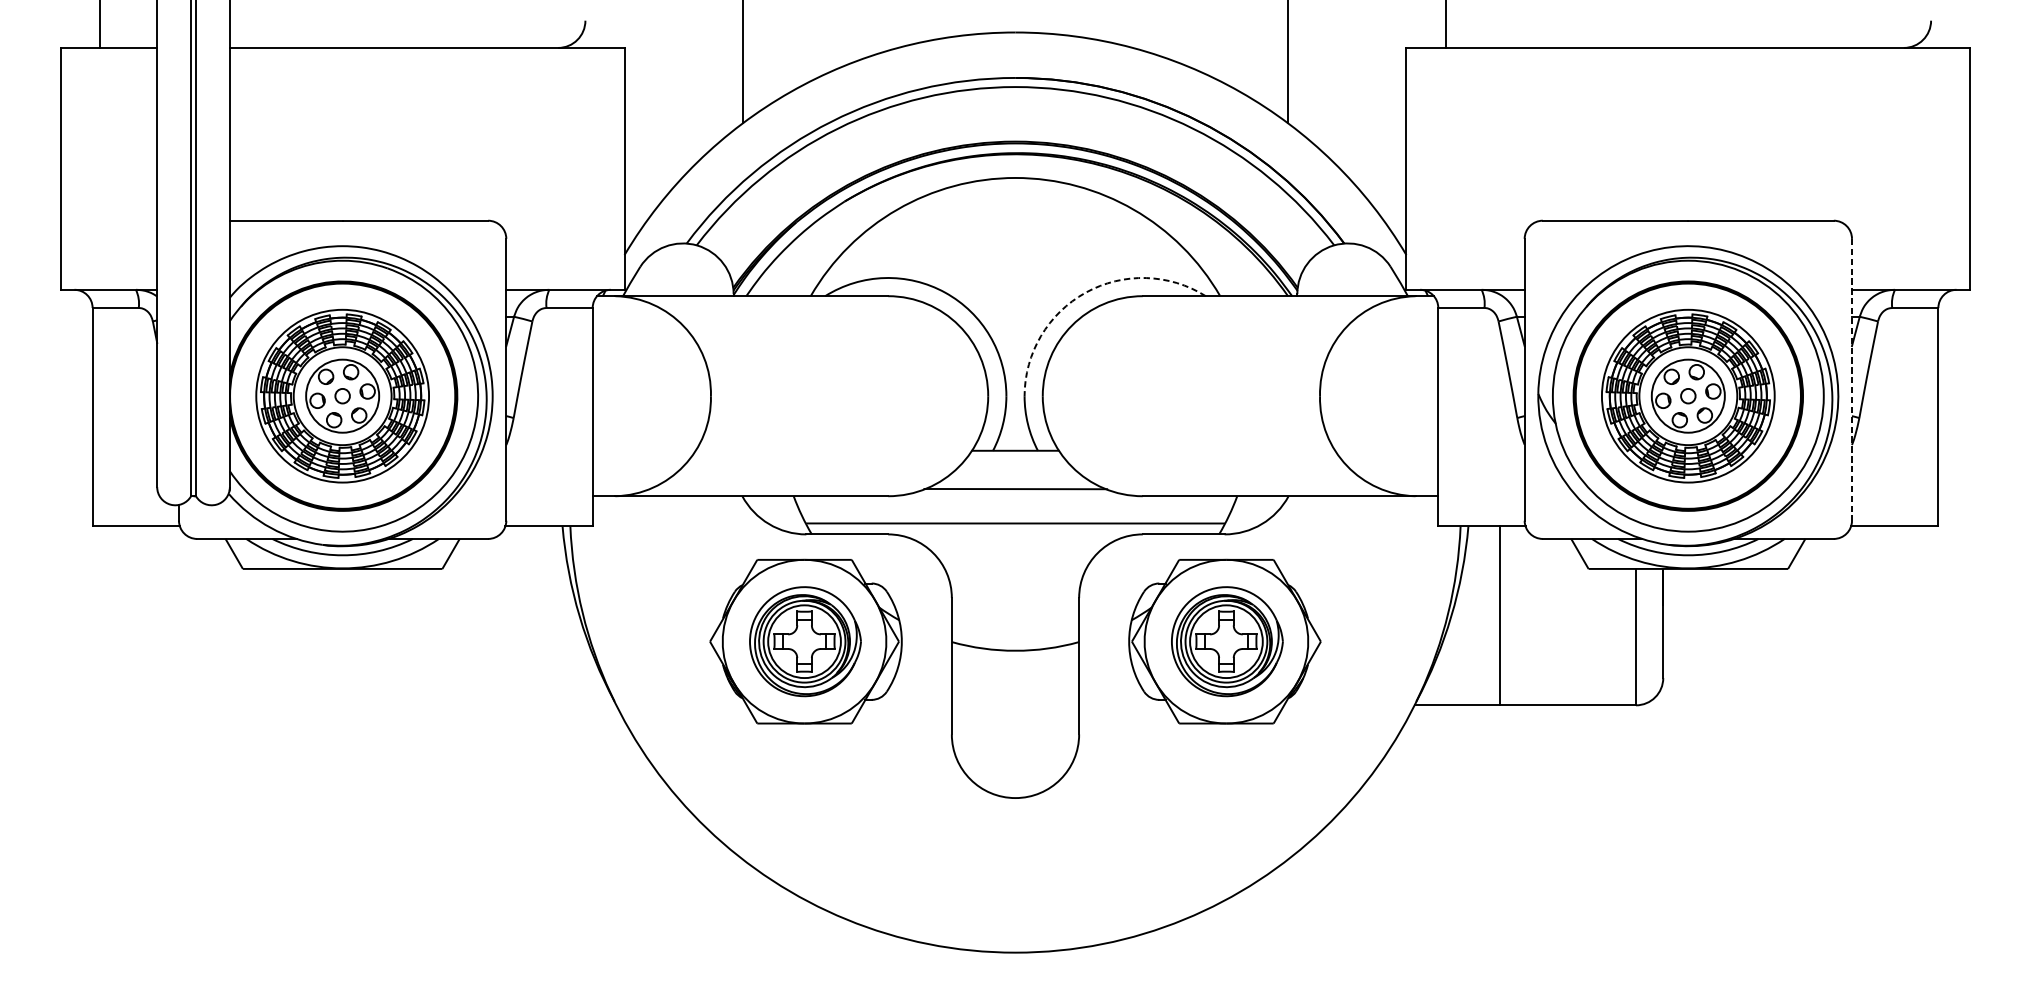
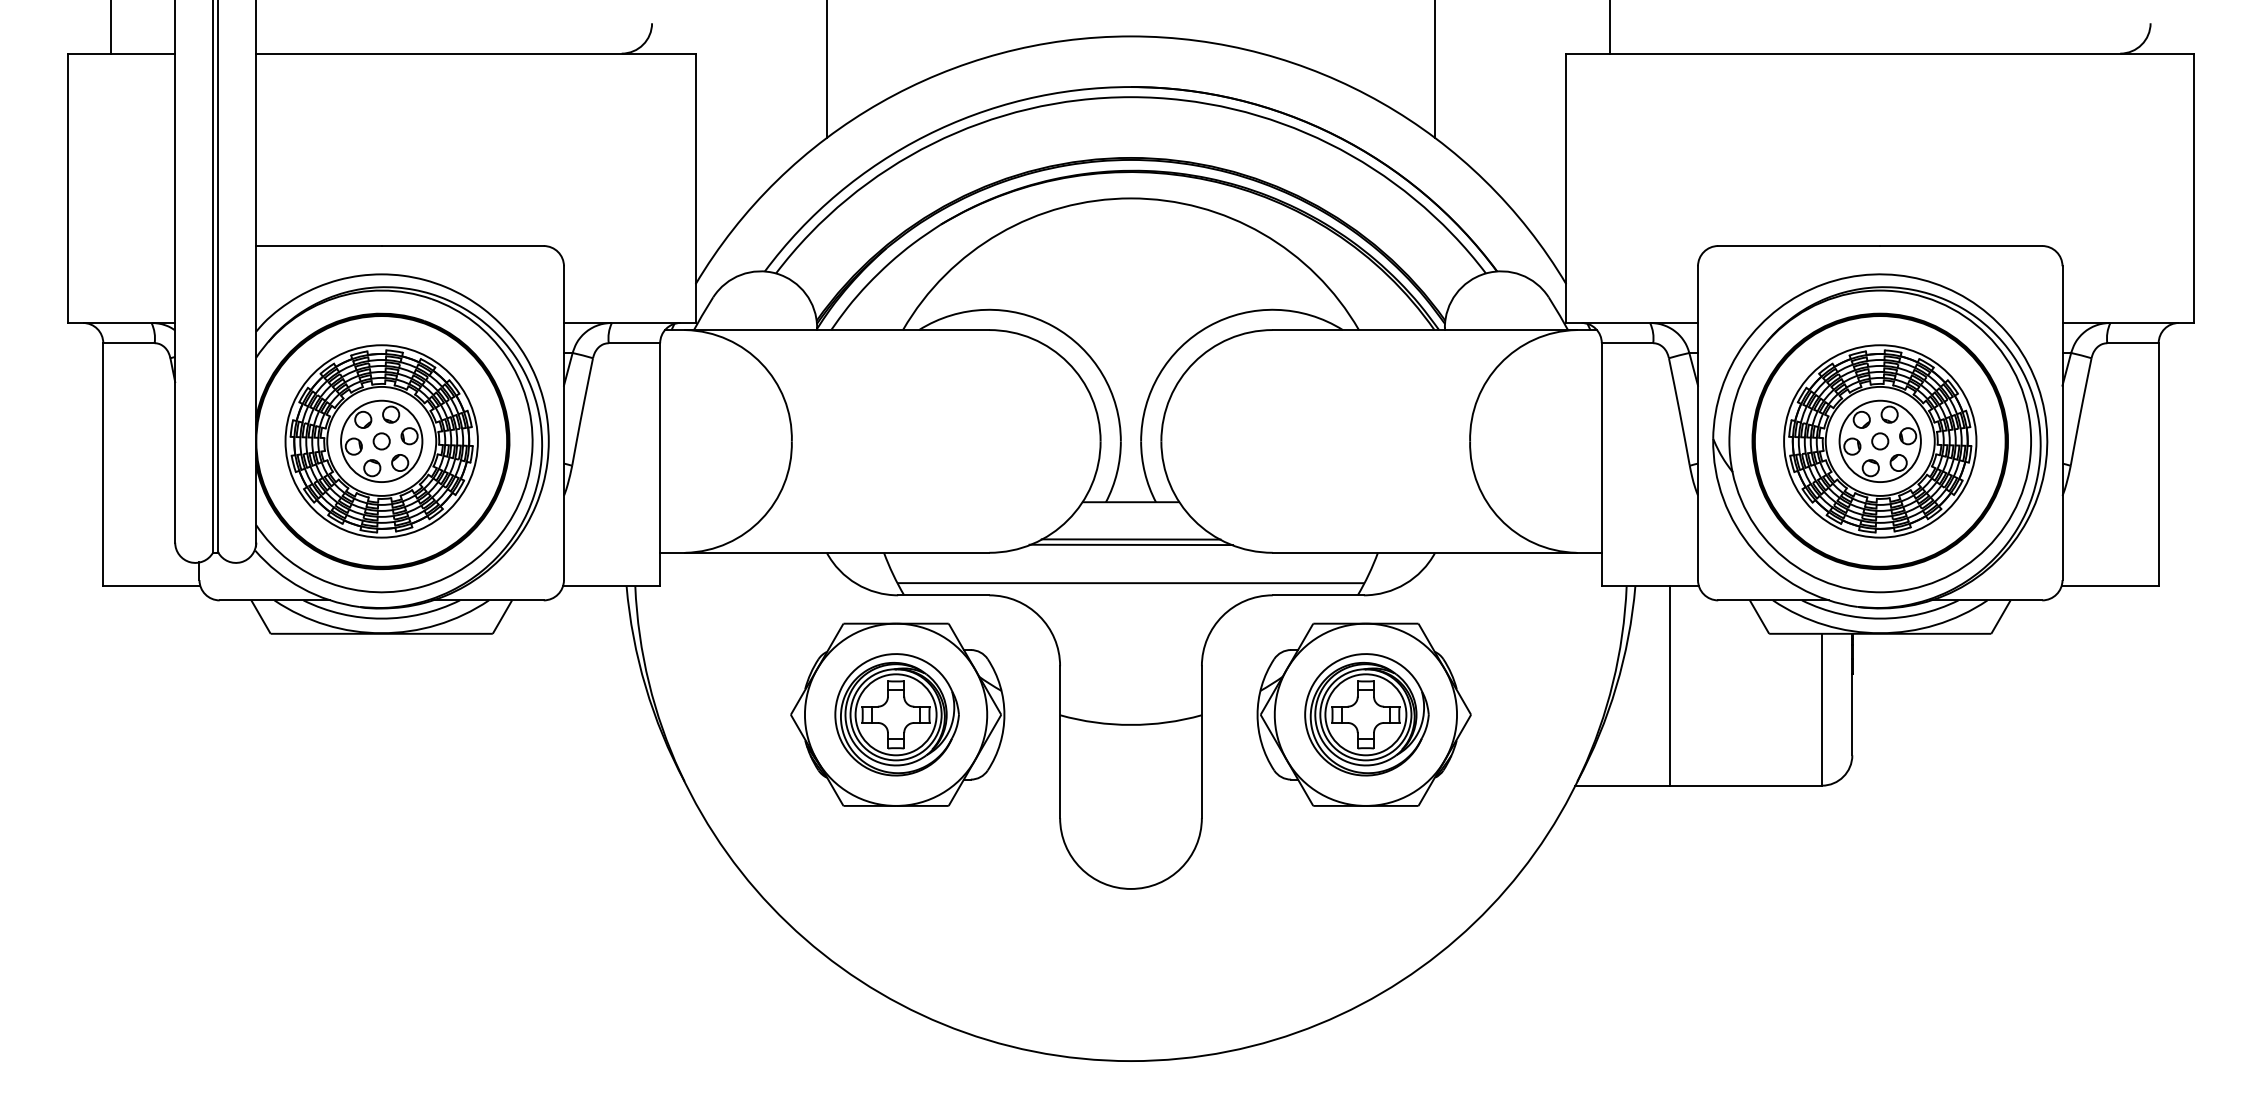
arc: (1085, 292) -> (1209, 326), dashed -> solid
line: (1851, 380) -> (2062, 423), dashed -> solid
line: (1015, 484) -> (1130, 539), added

